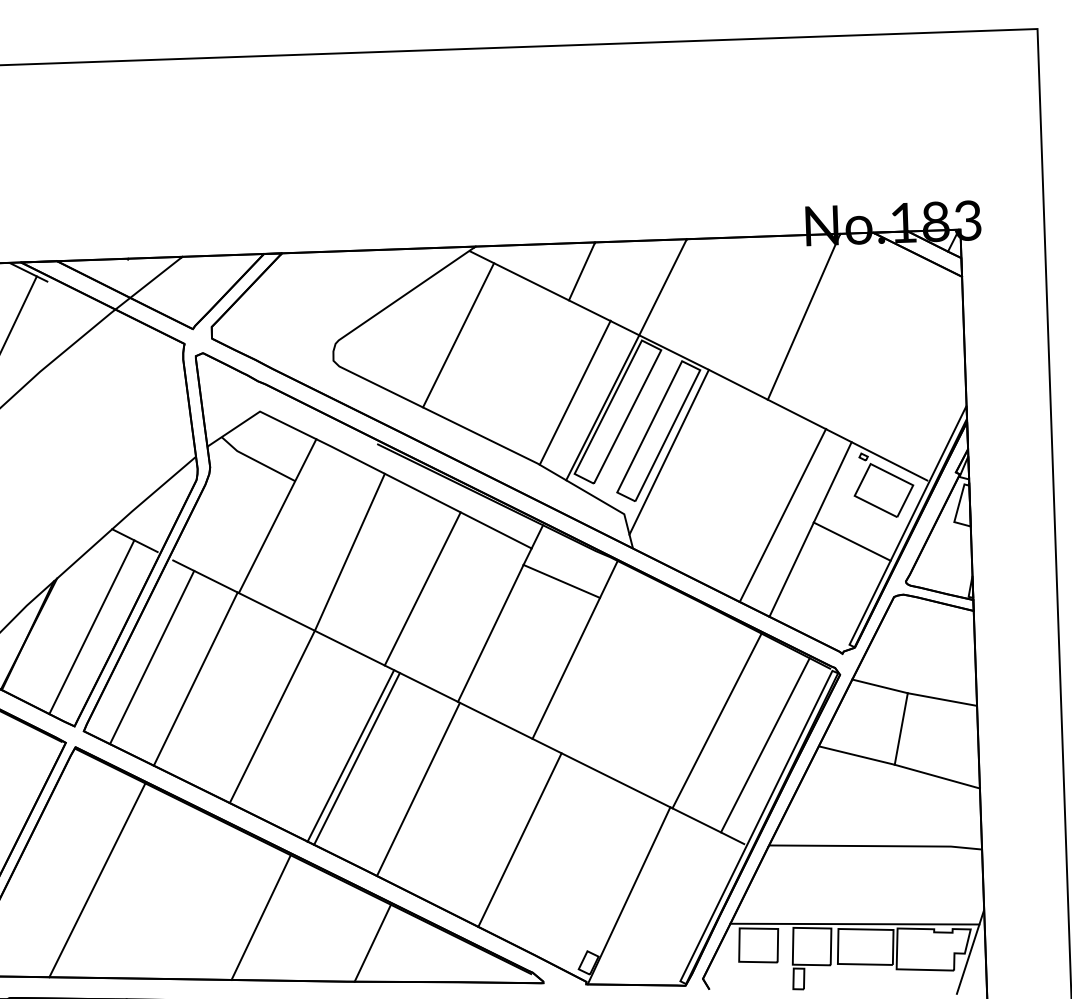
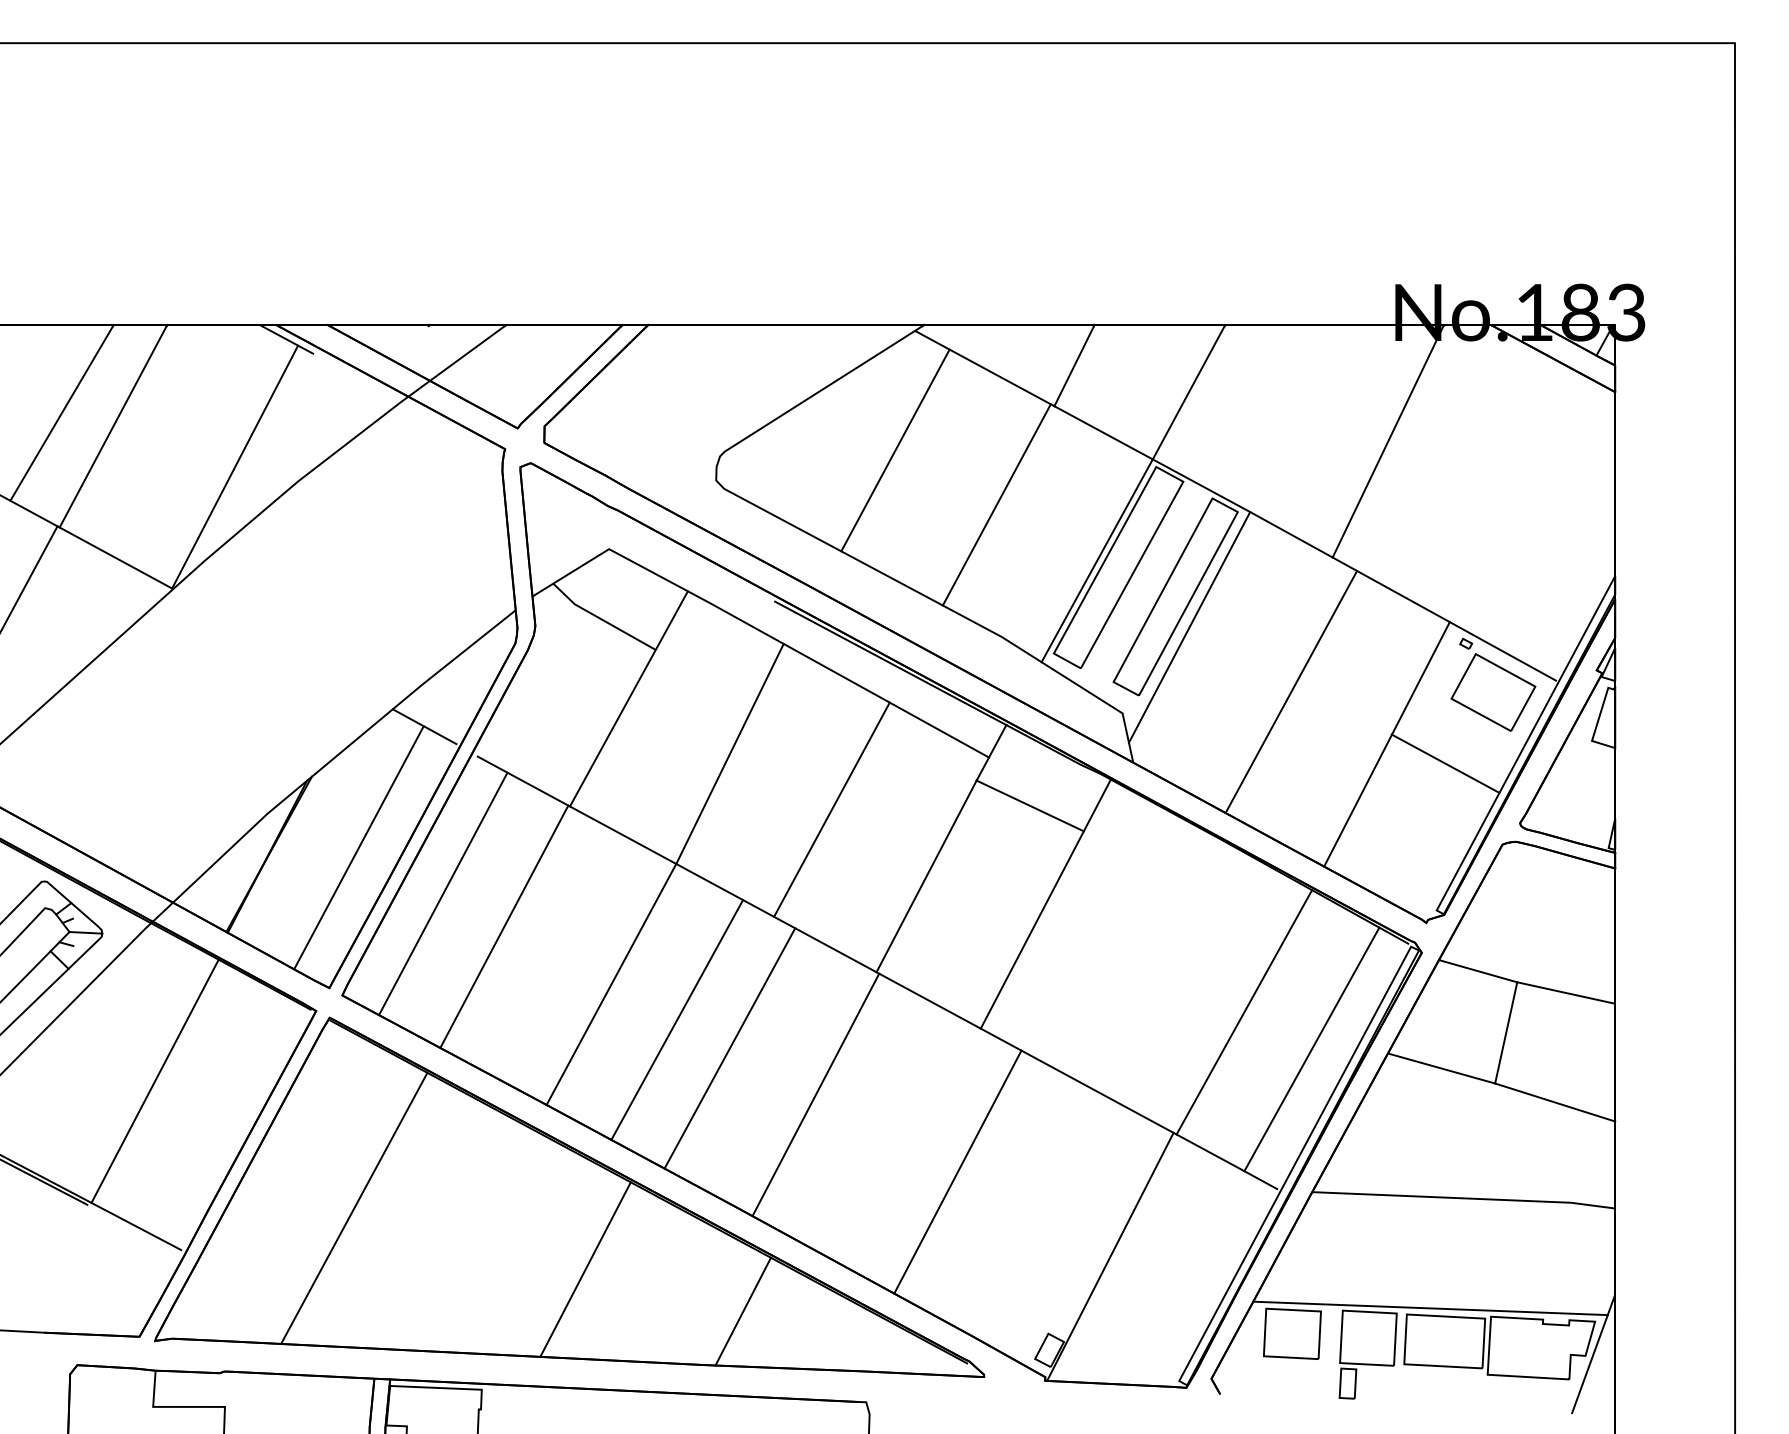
line: (575, 392) -> (996, 504), moved
line: (783, 515) -> (1291, 691), moved
line: (351, 755) -> (677, 1019), moved

